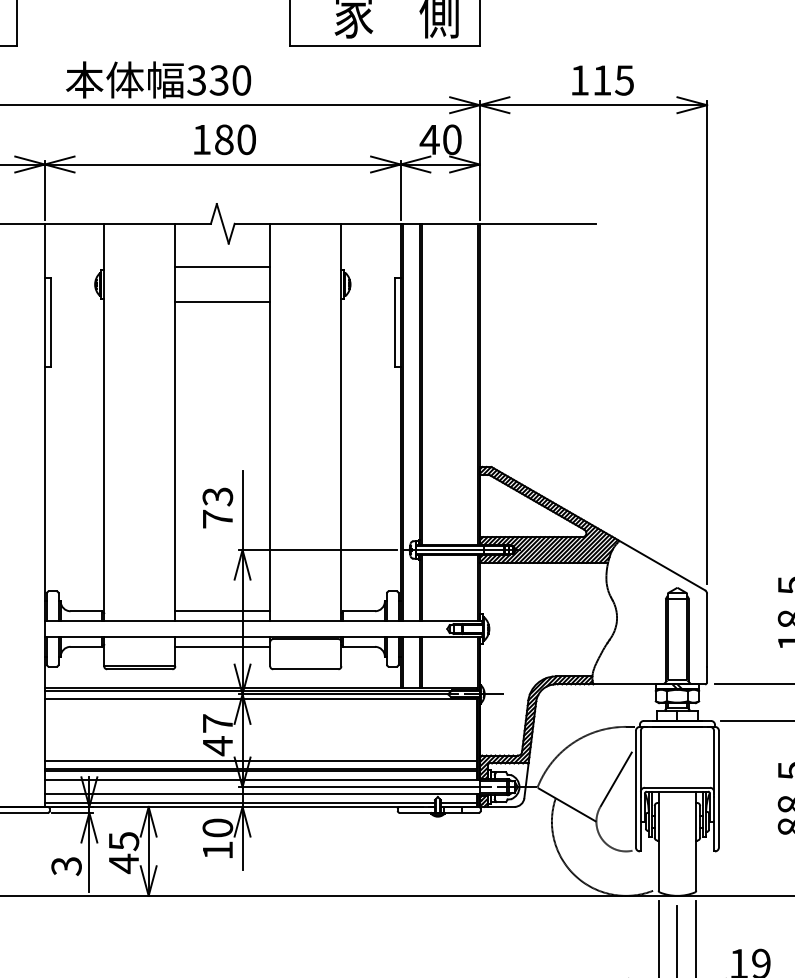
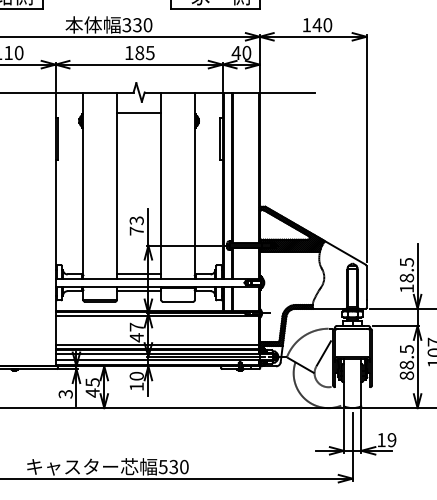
text: (613, 81) -> (322, 25), 115 -> 140
text: (244, 138) -> (149, 52), 180 -> 185
line: (221, 302) -> (138, 129), removed

